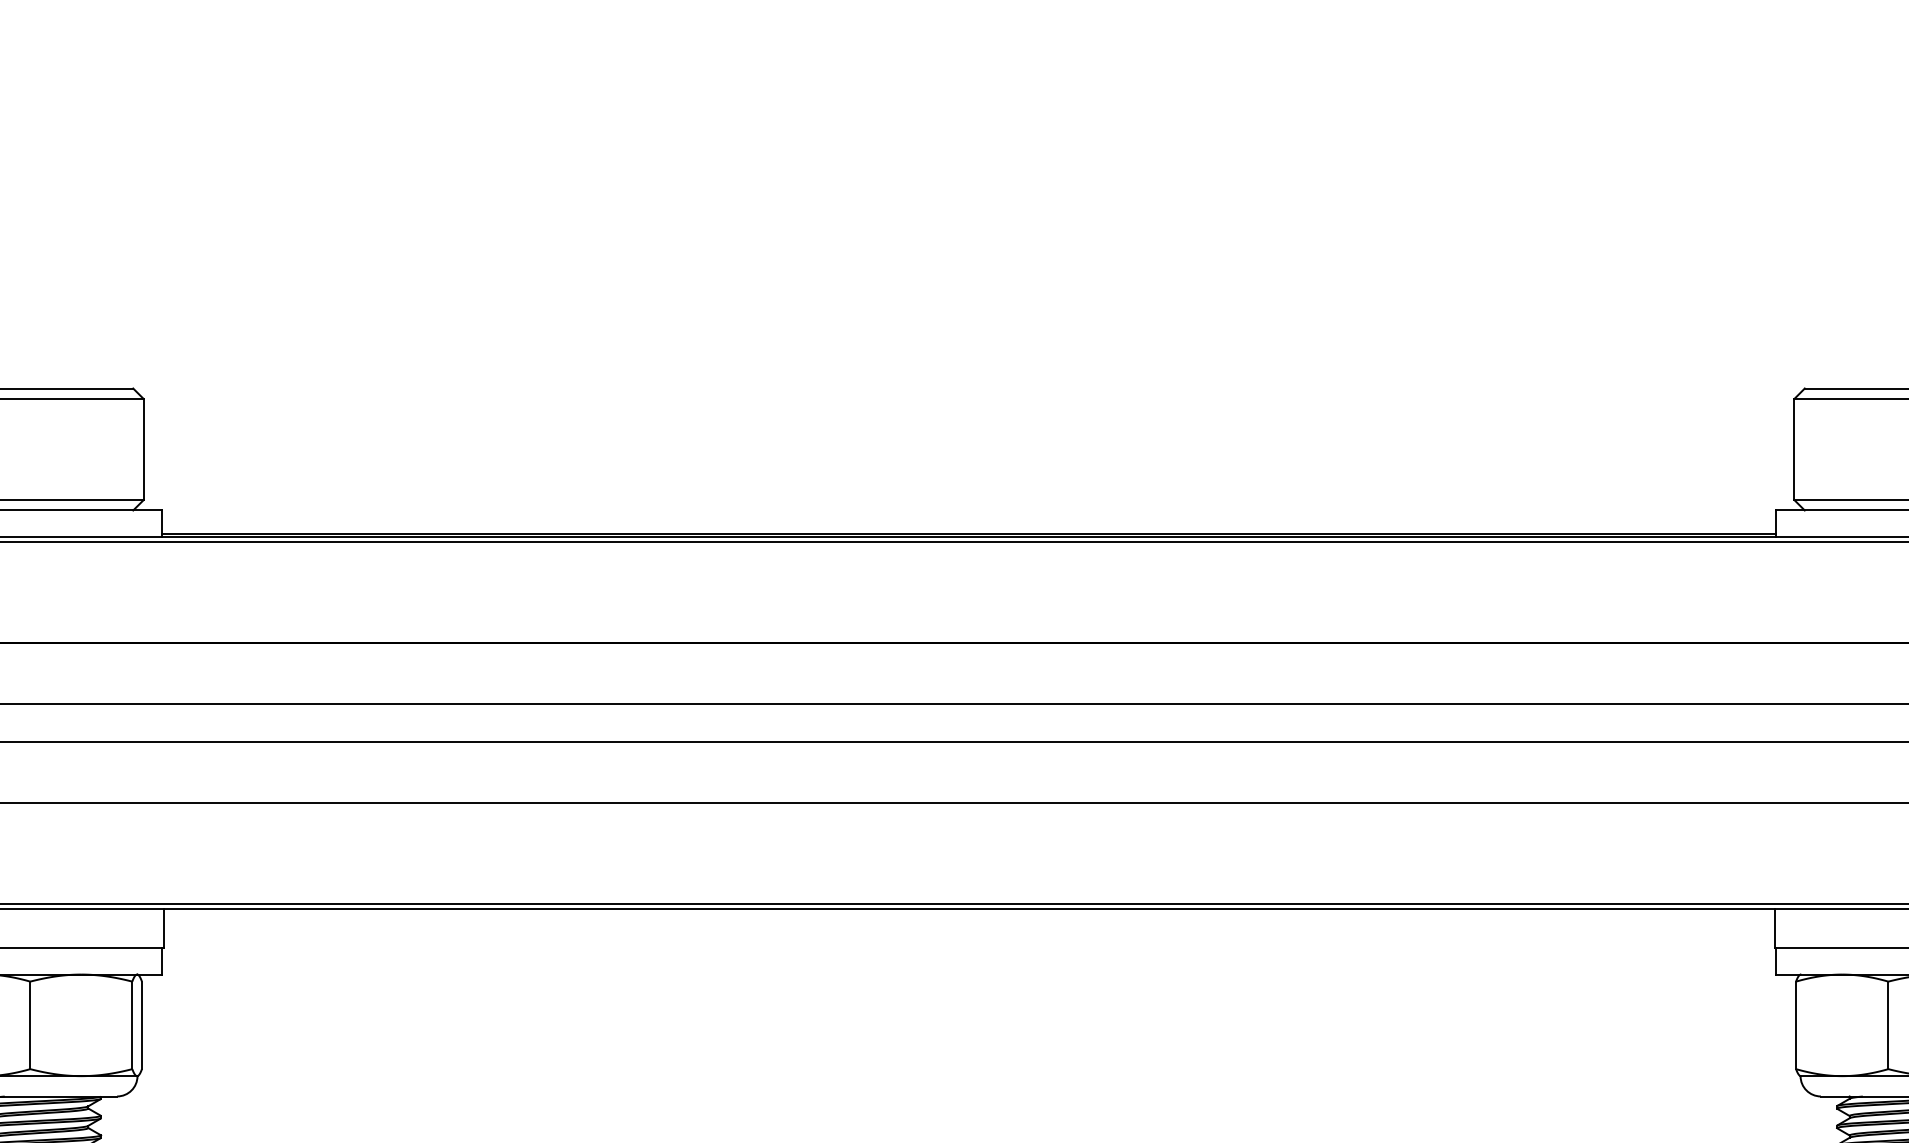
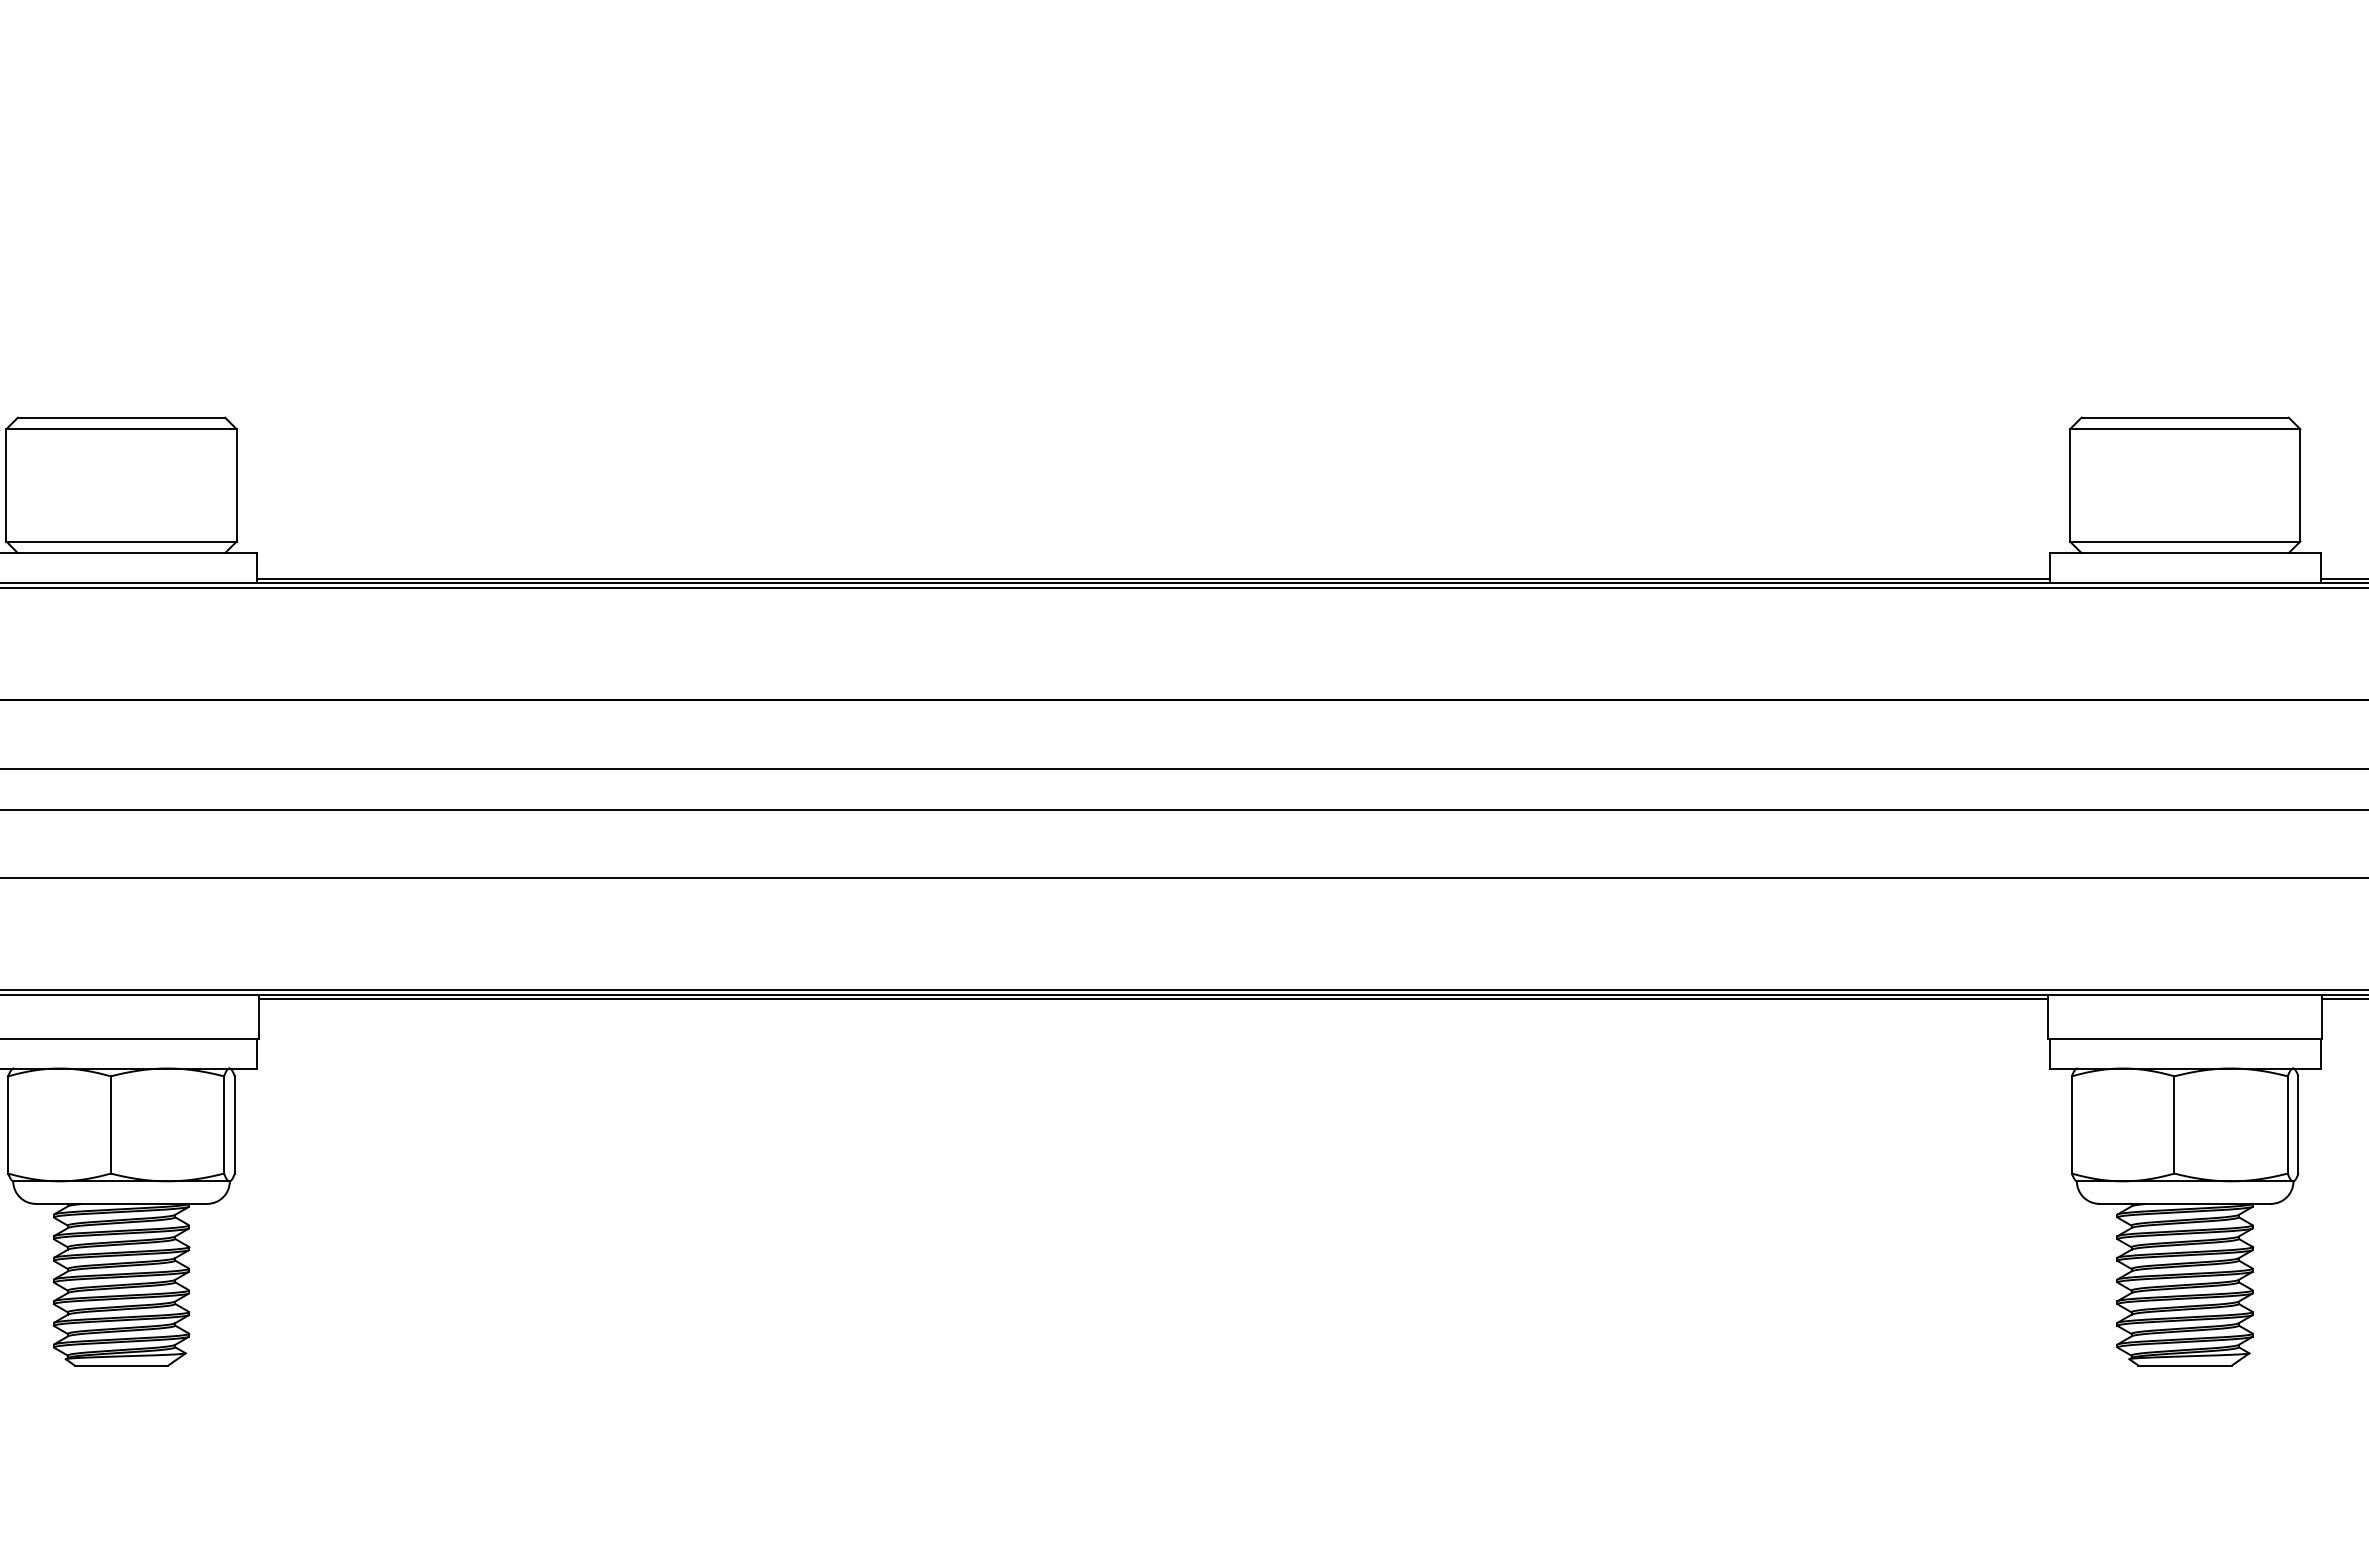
line: (968, 912) -> (1152, 999), added

